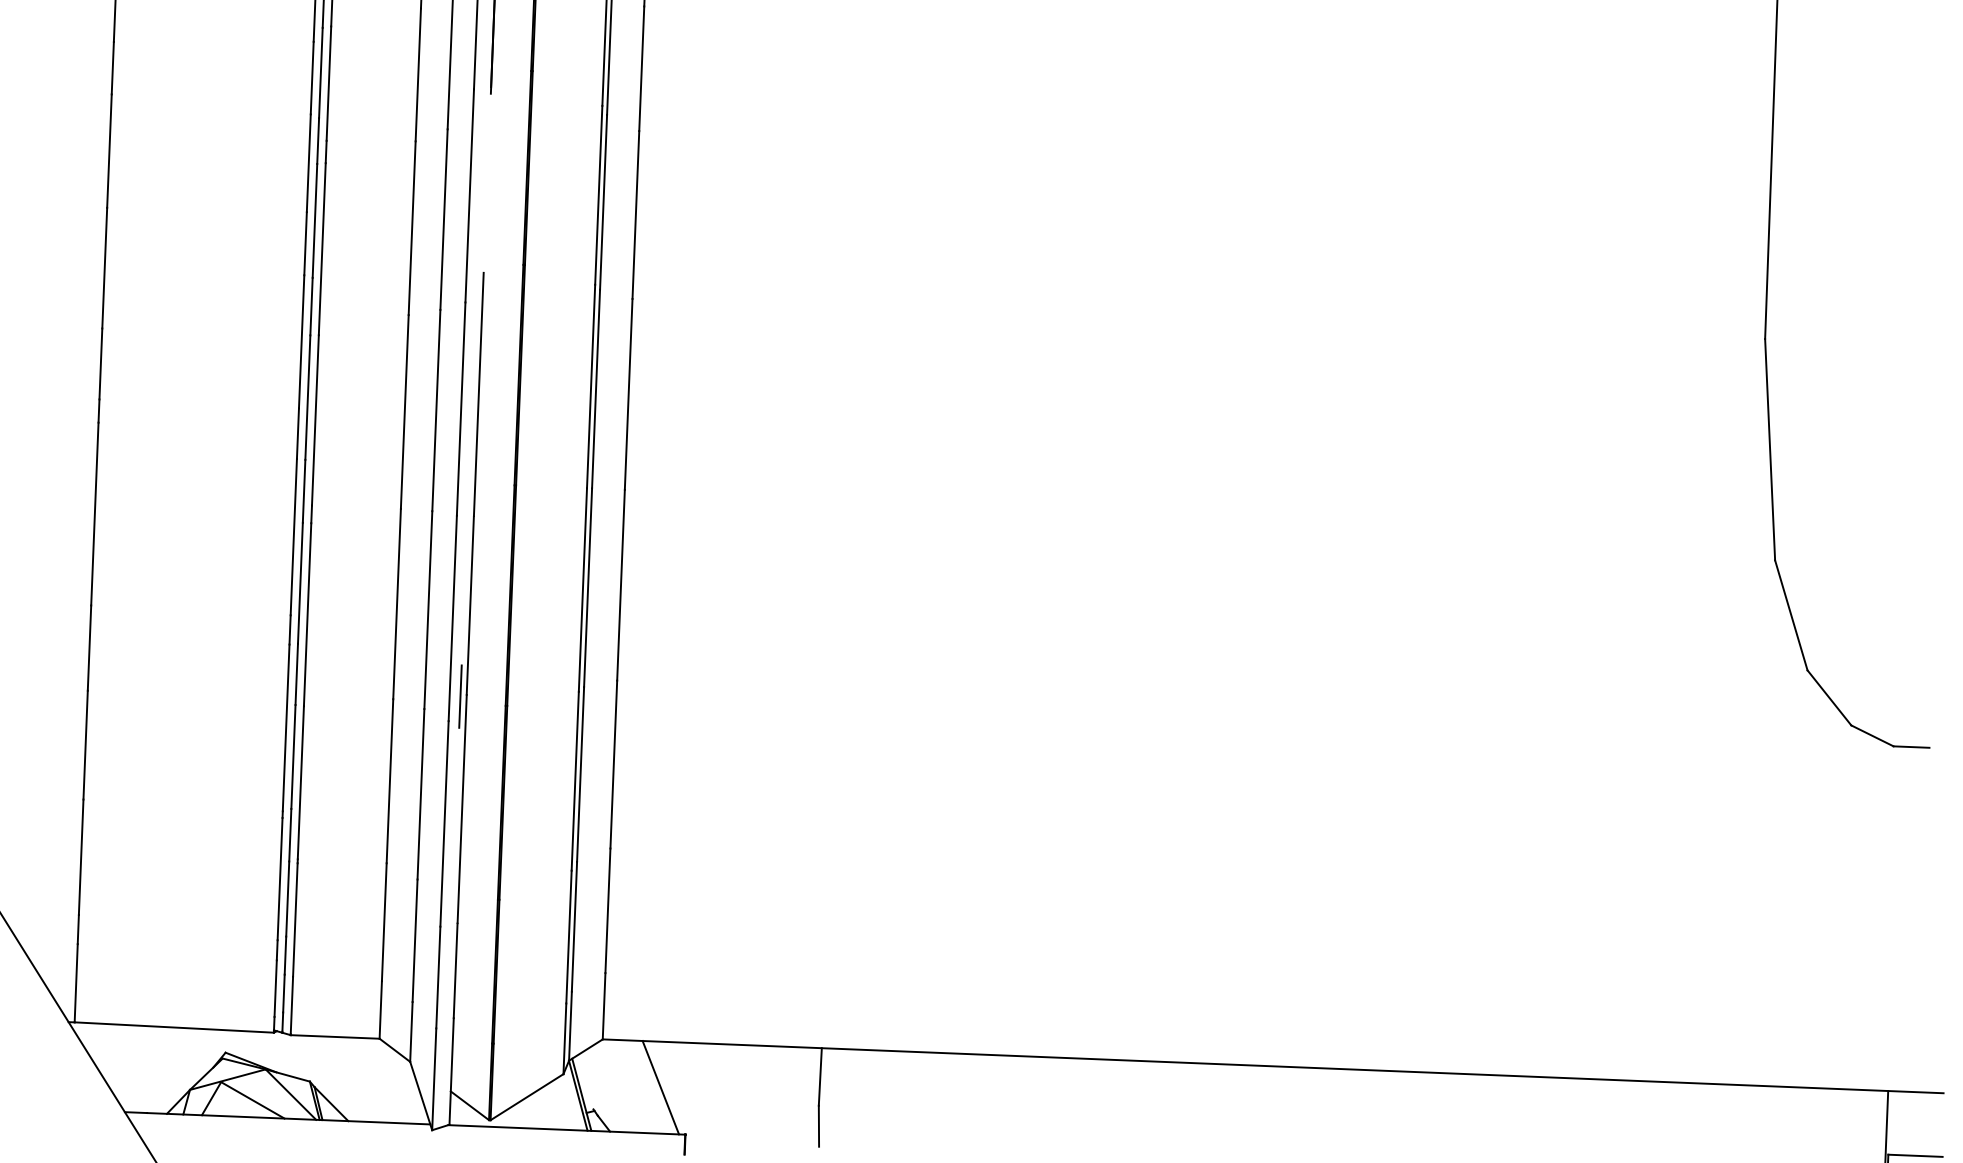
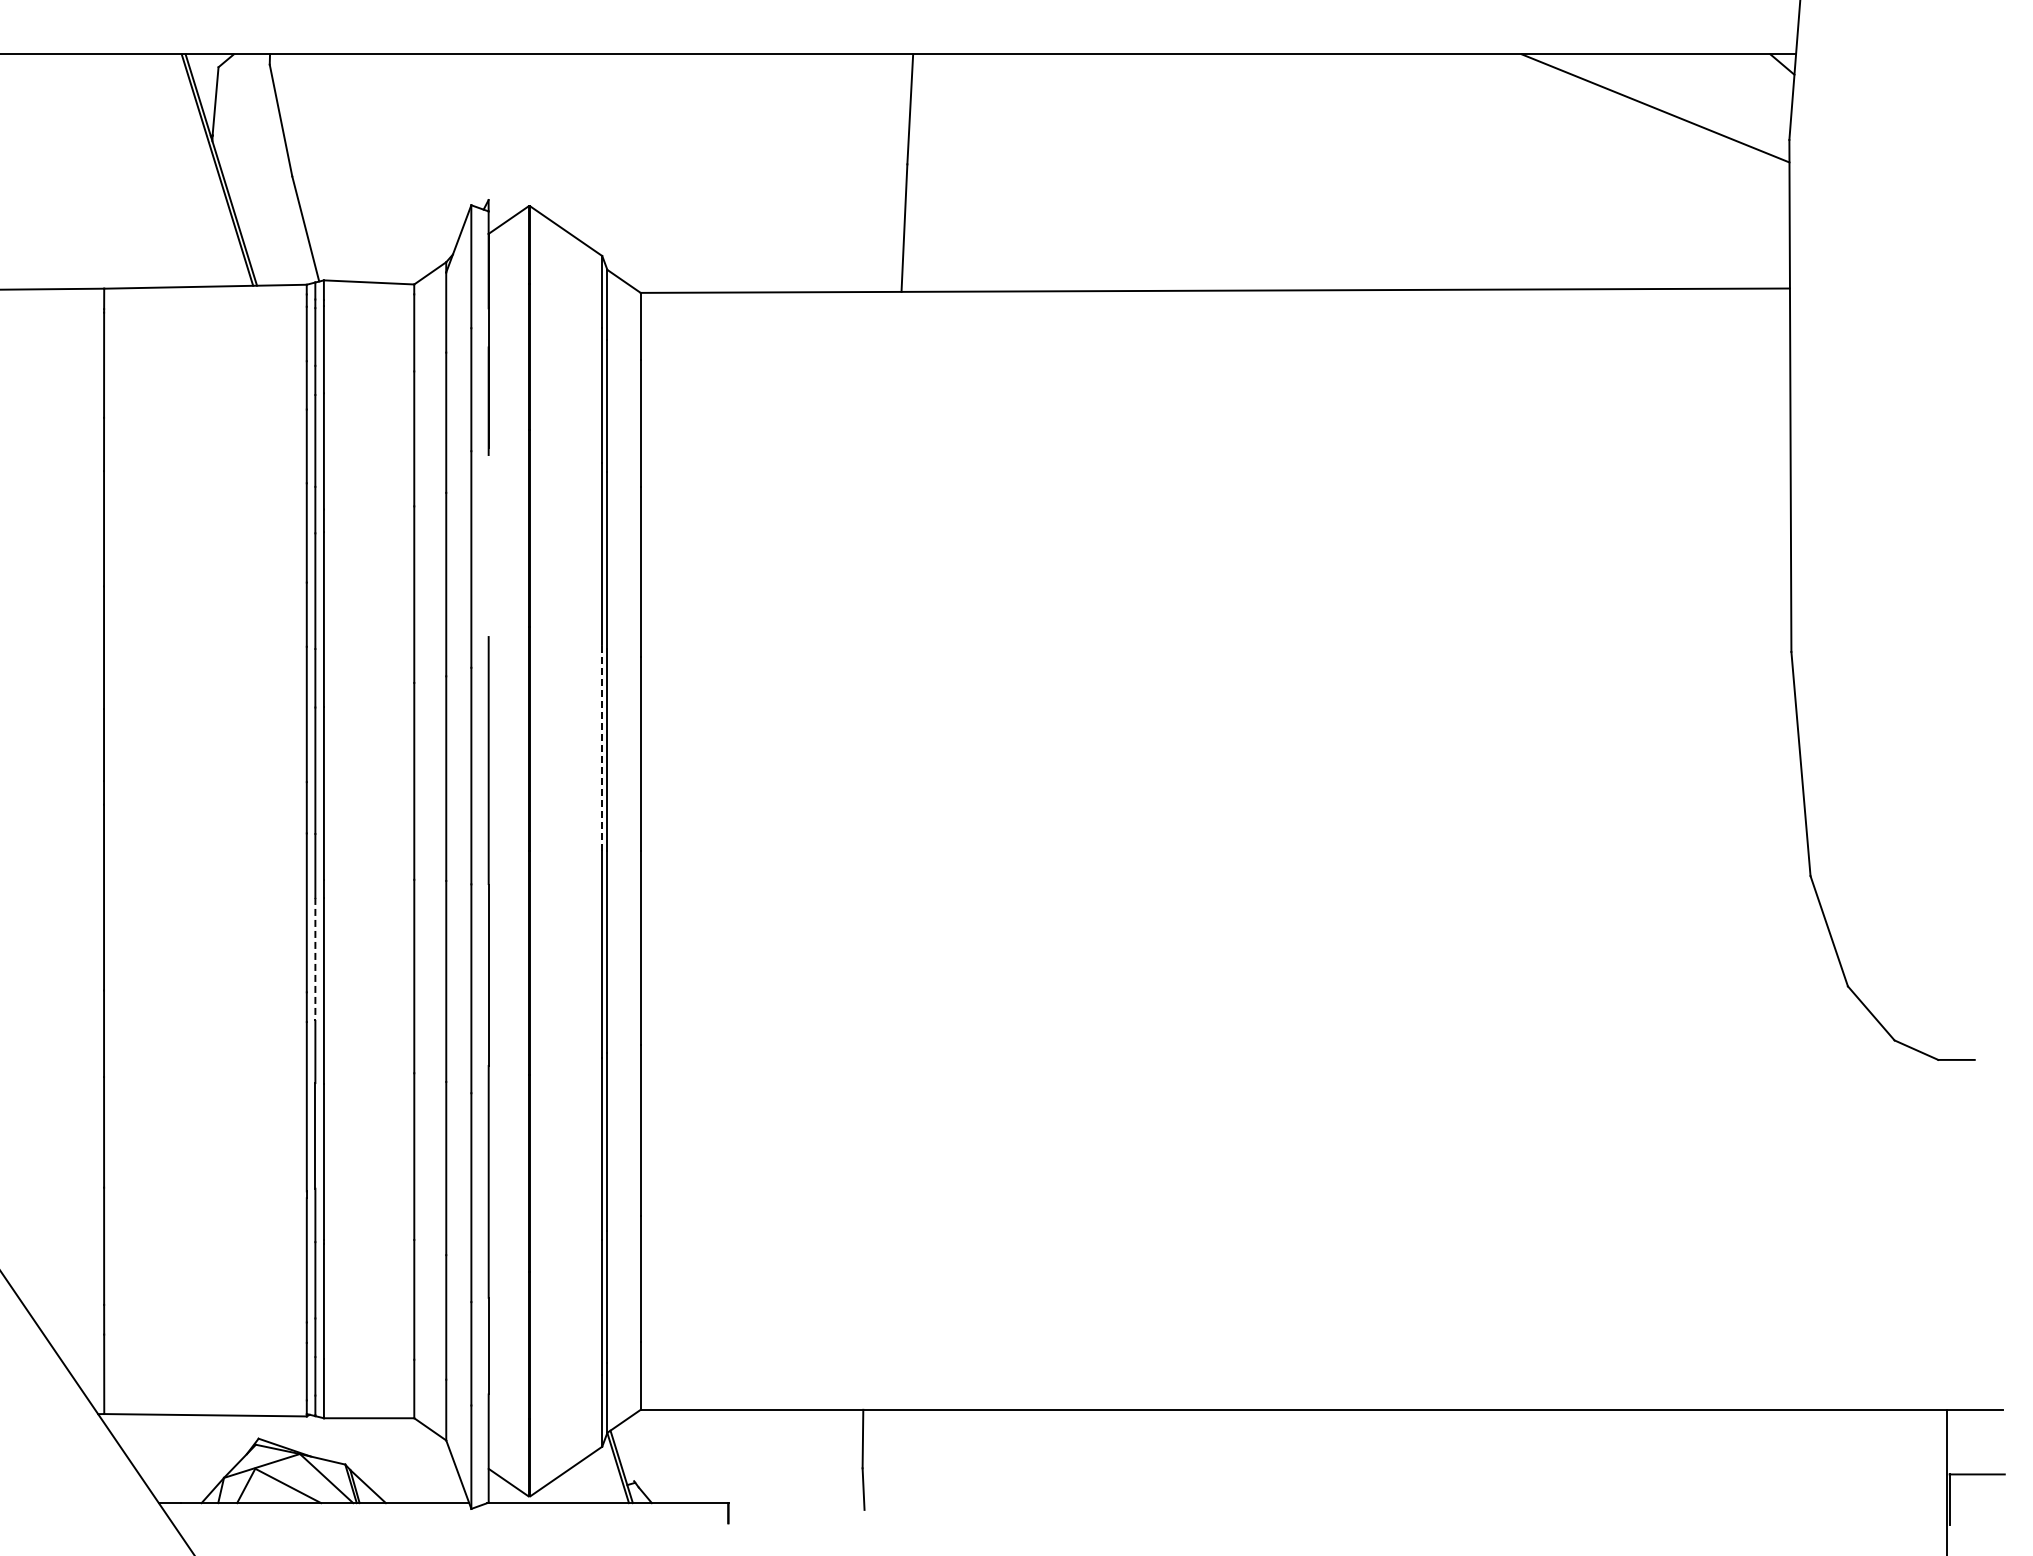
line: (591, 386) -> (602, 747), solid -> dashed
line: (300, 583) -> (315, 959), solid -> dashed
line: (460, 696) -> (482, 1067), removed
line: (660, 1087) -> (701, 1456), removed

